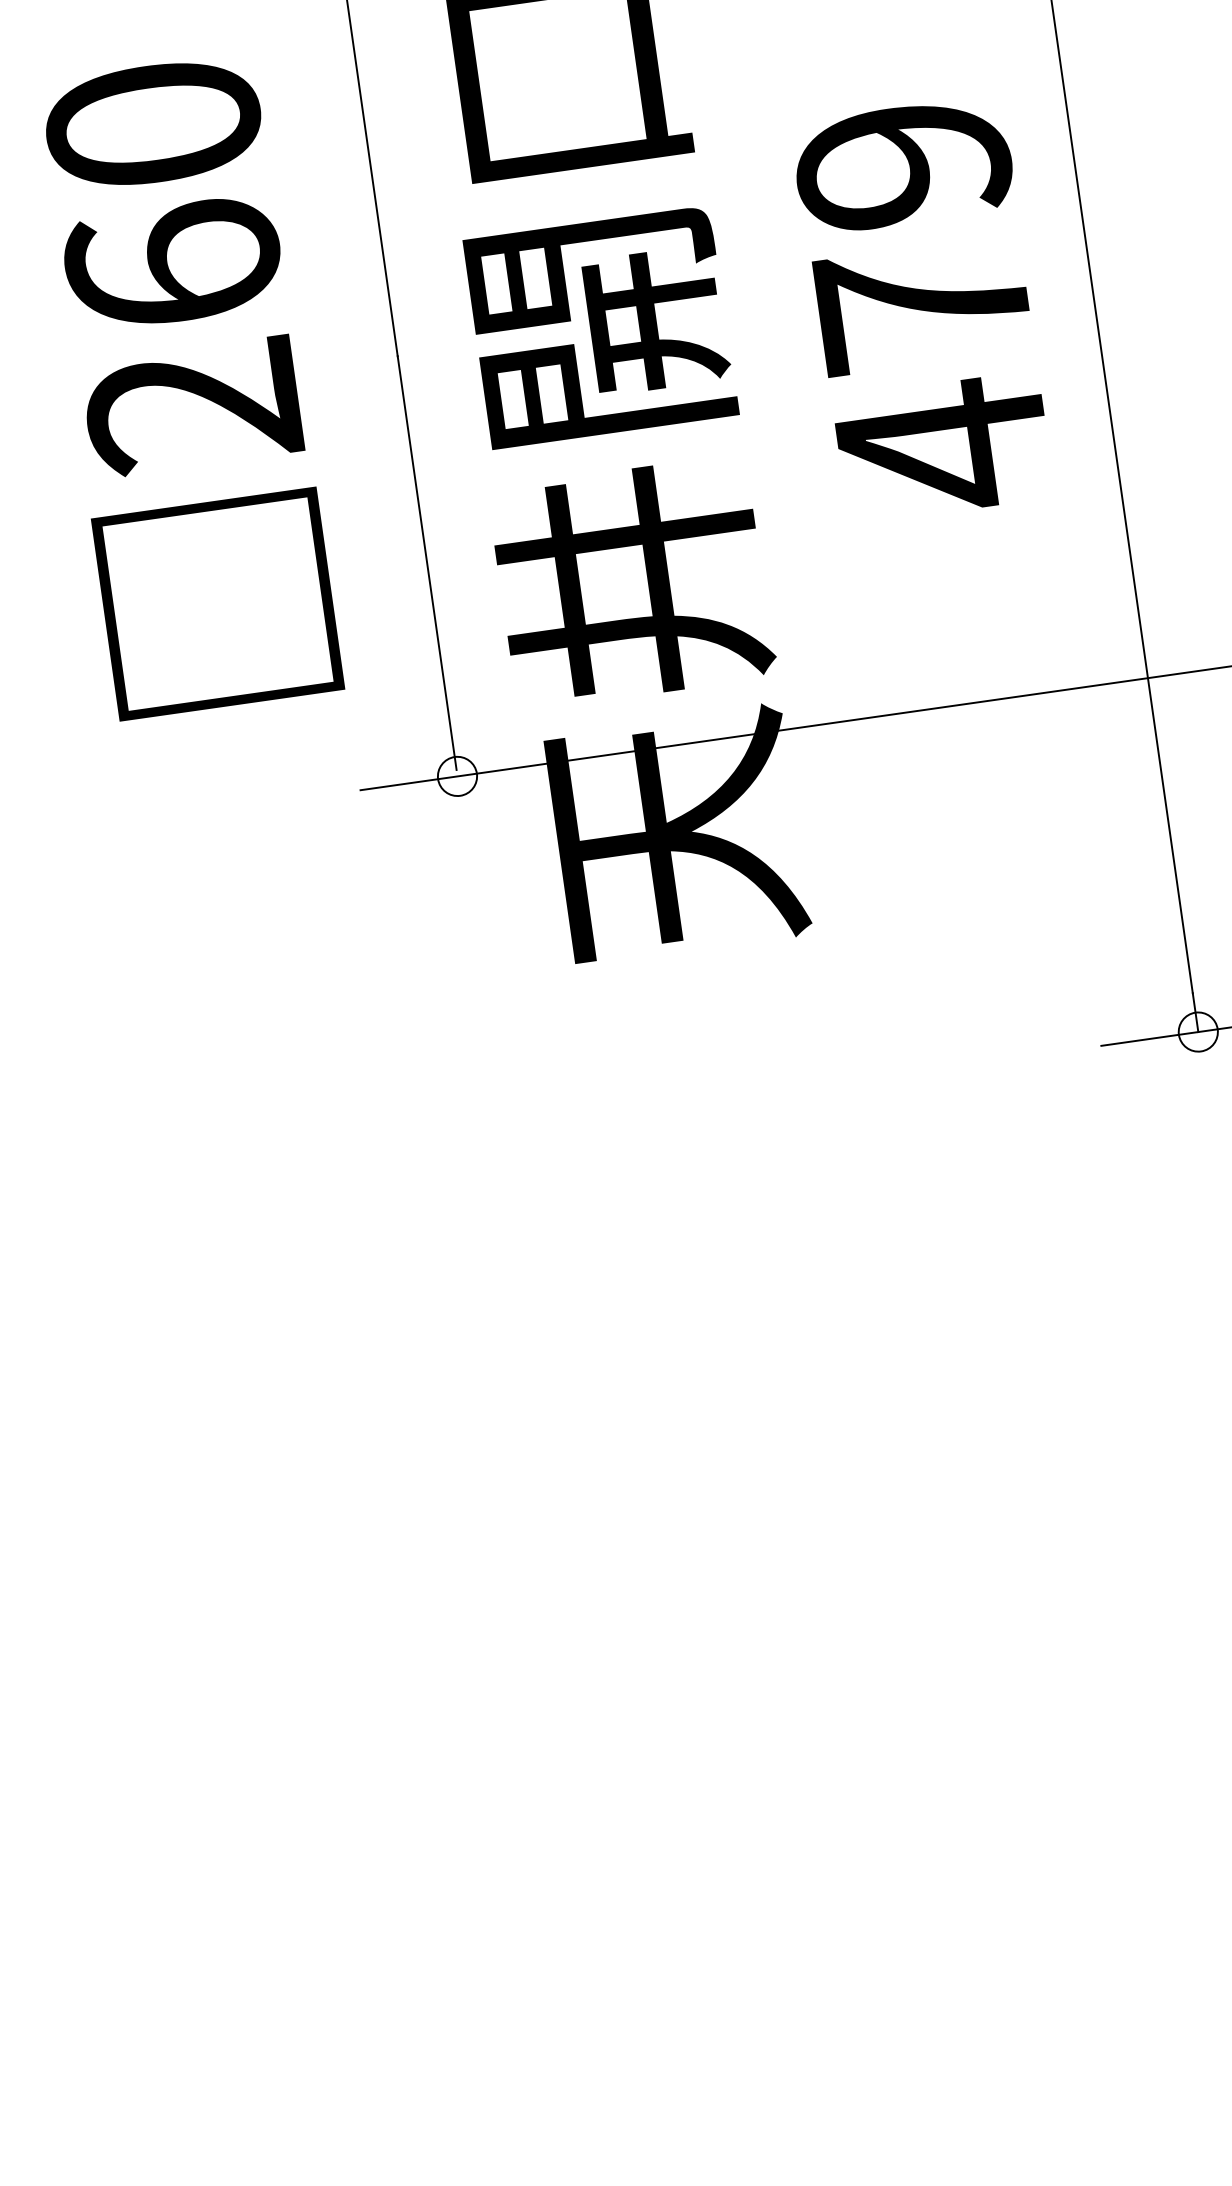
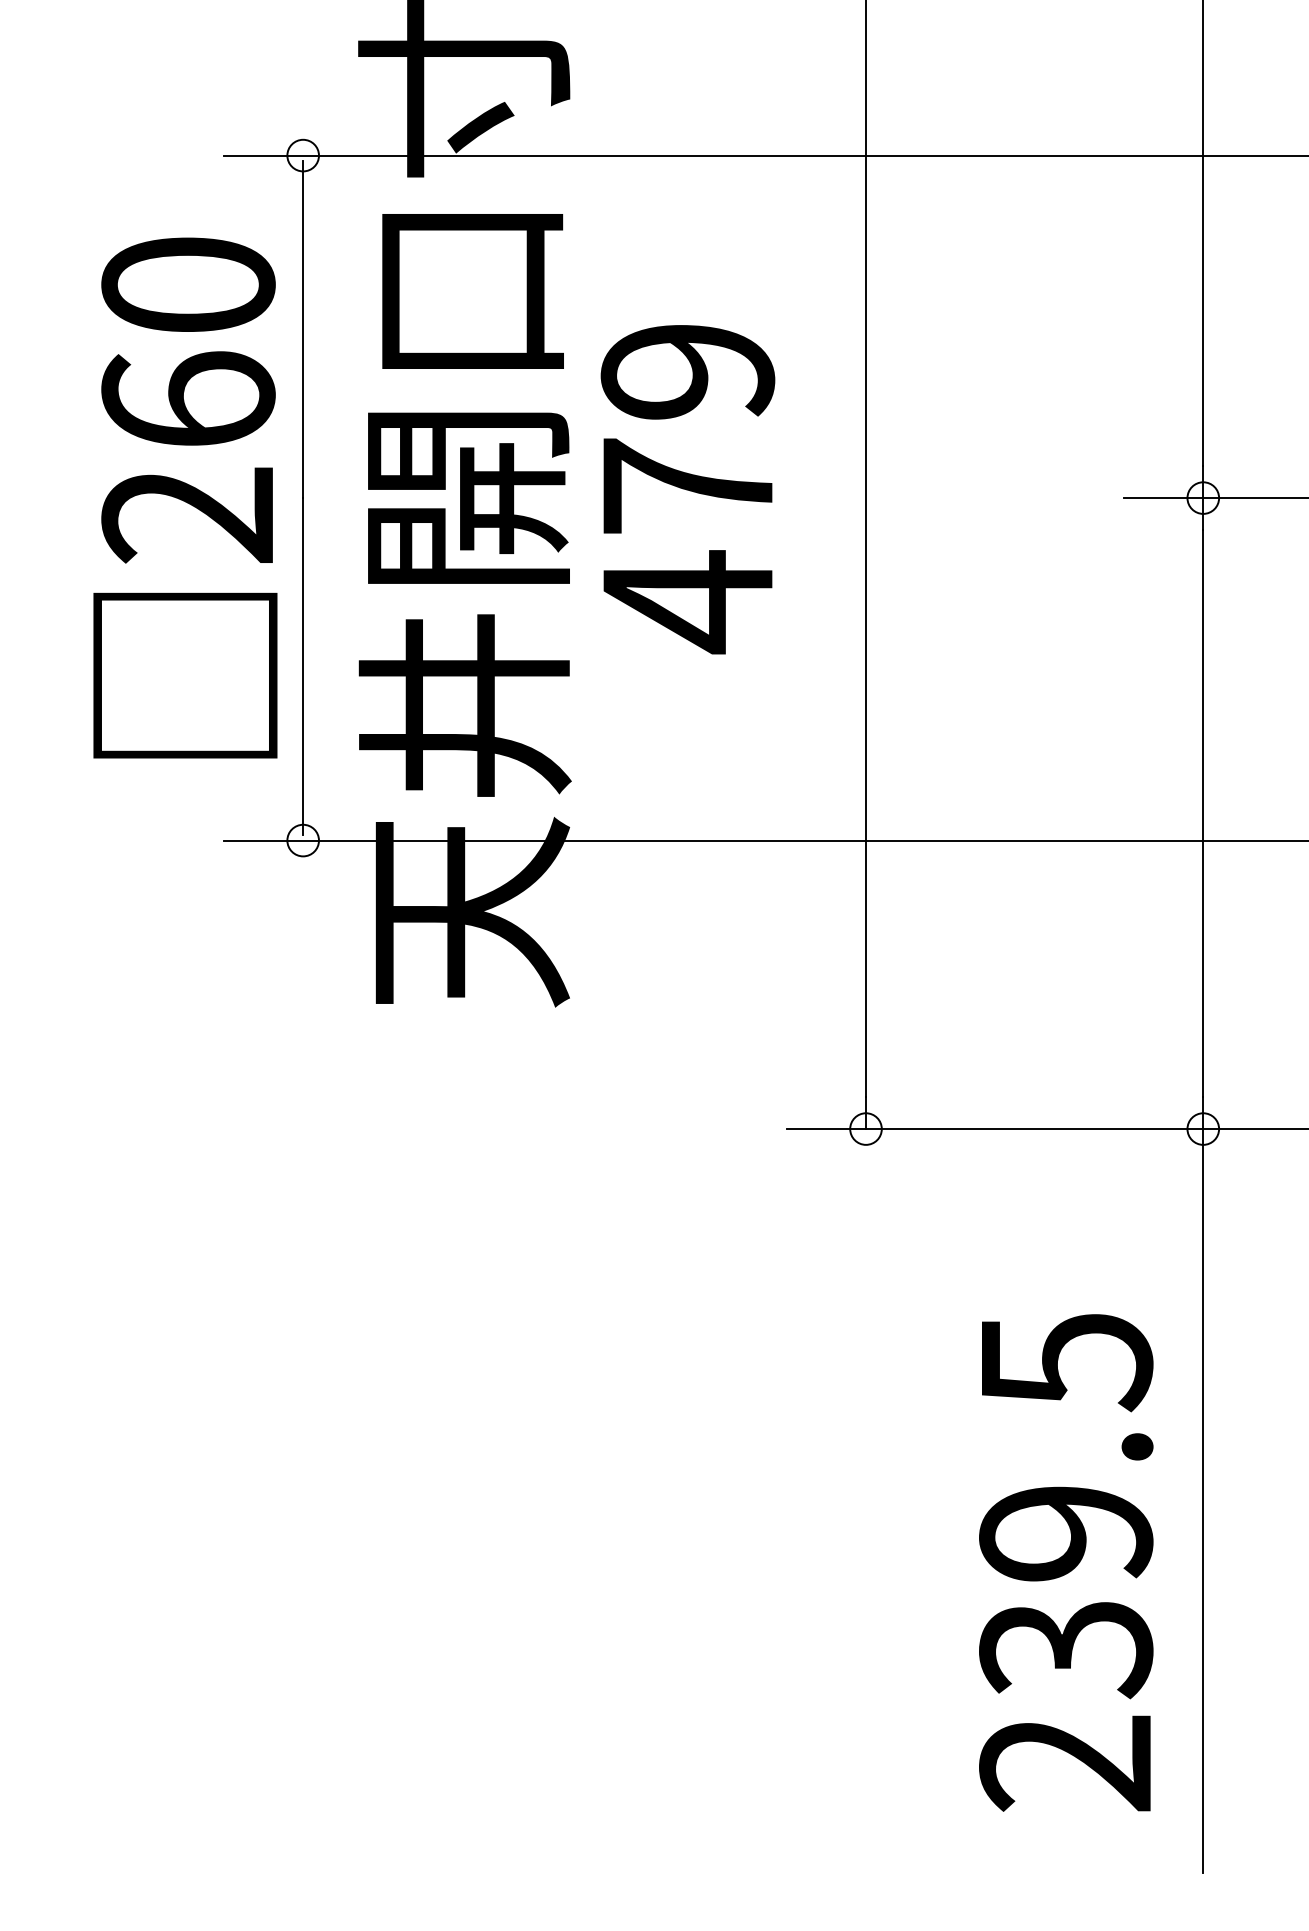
text: (923, 309) -> (687, 489), moved
text: (186, 385) -> (185, 497), moved

